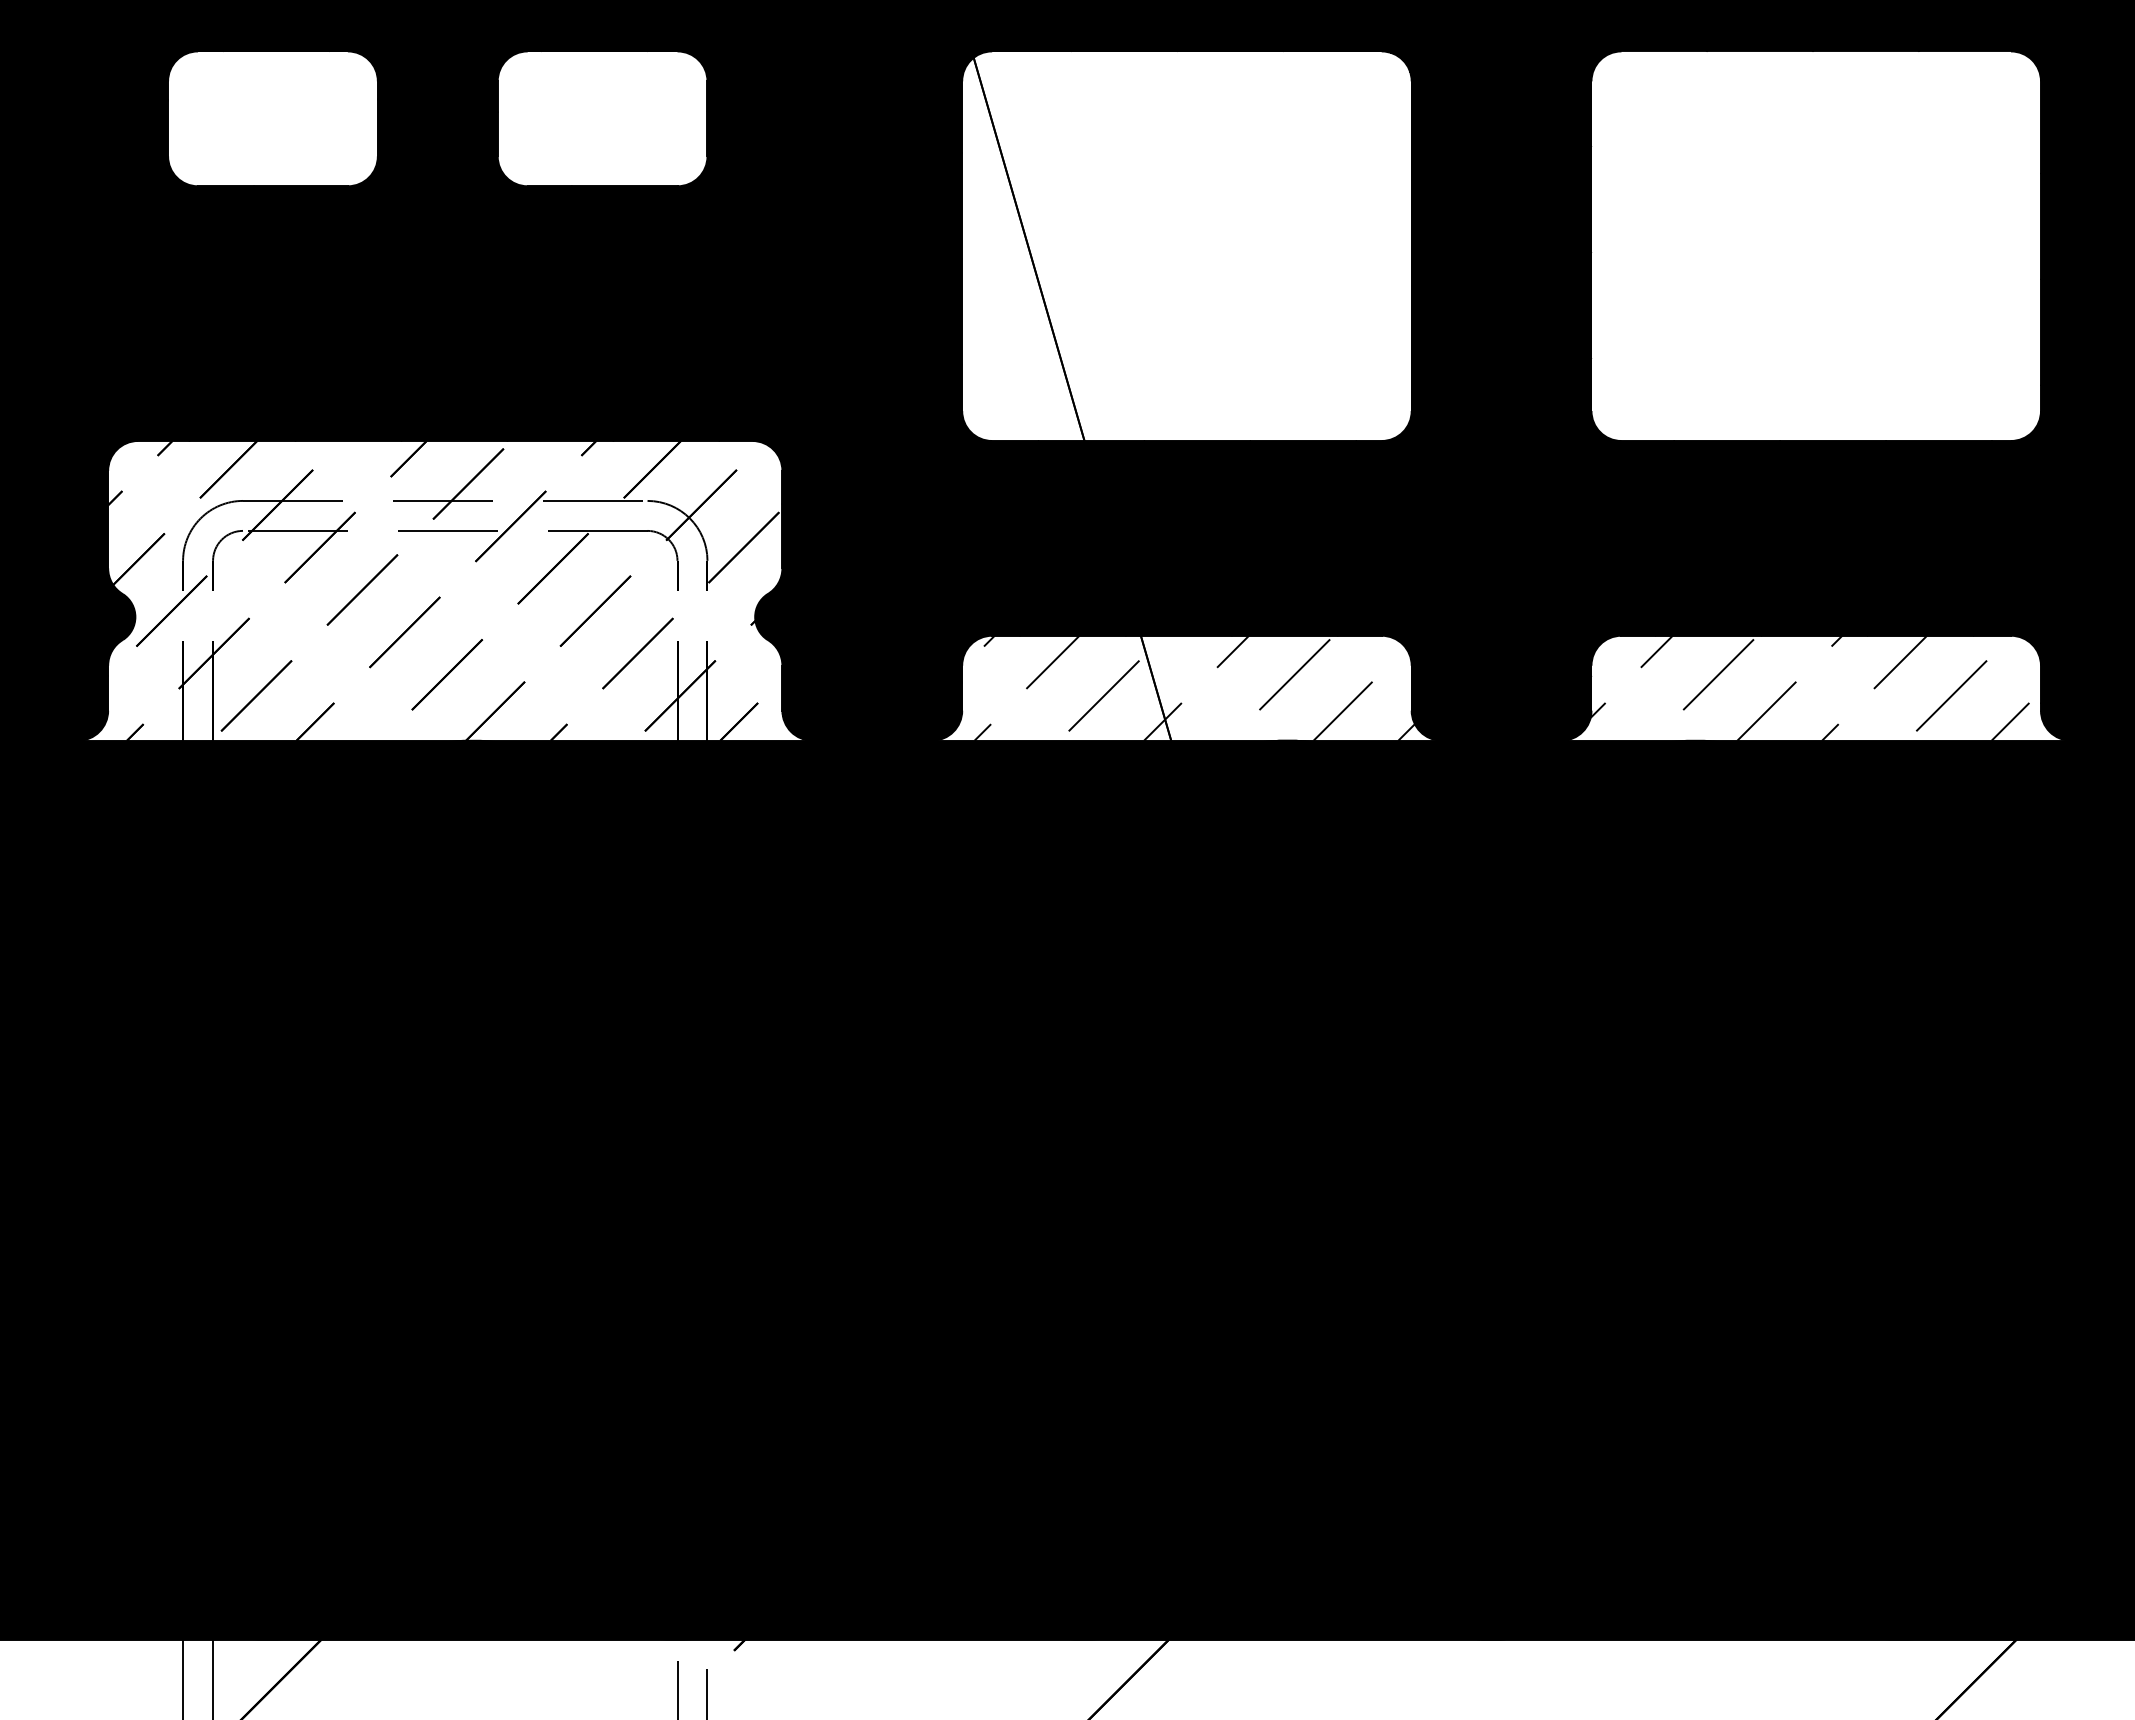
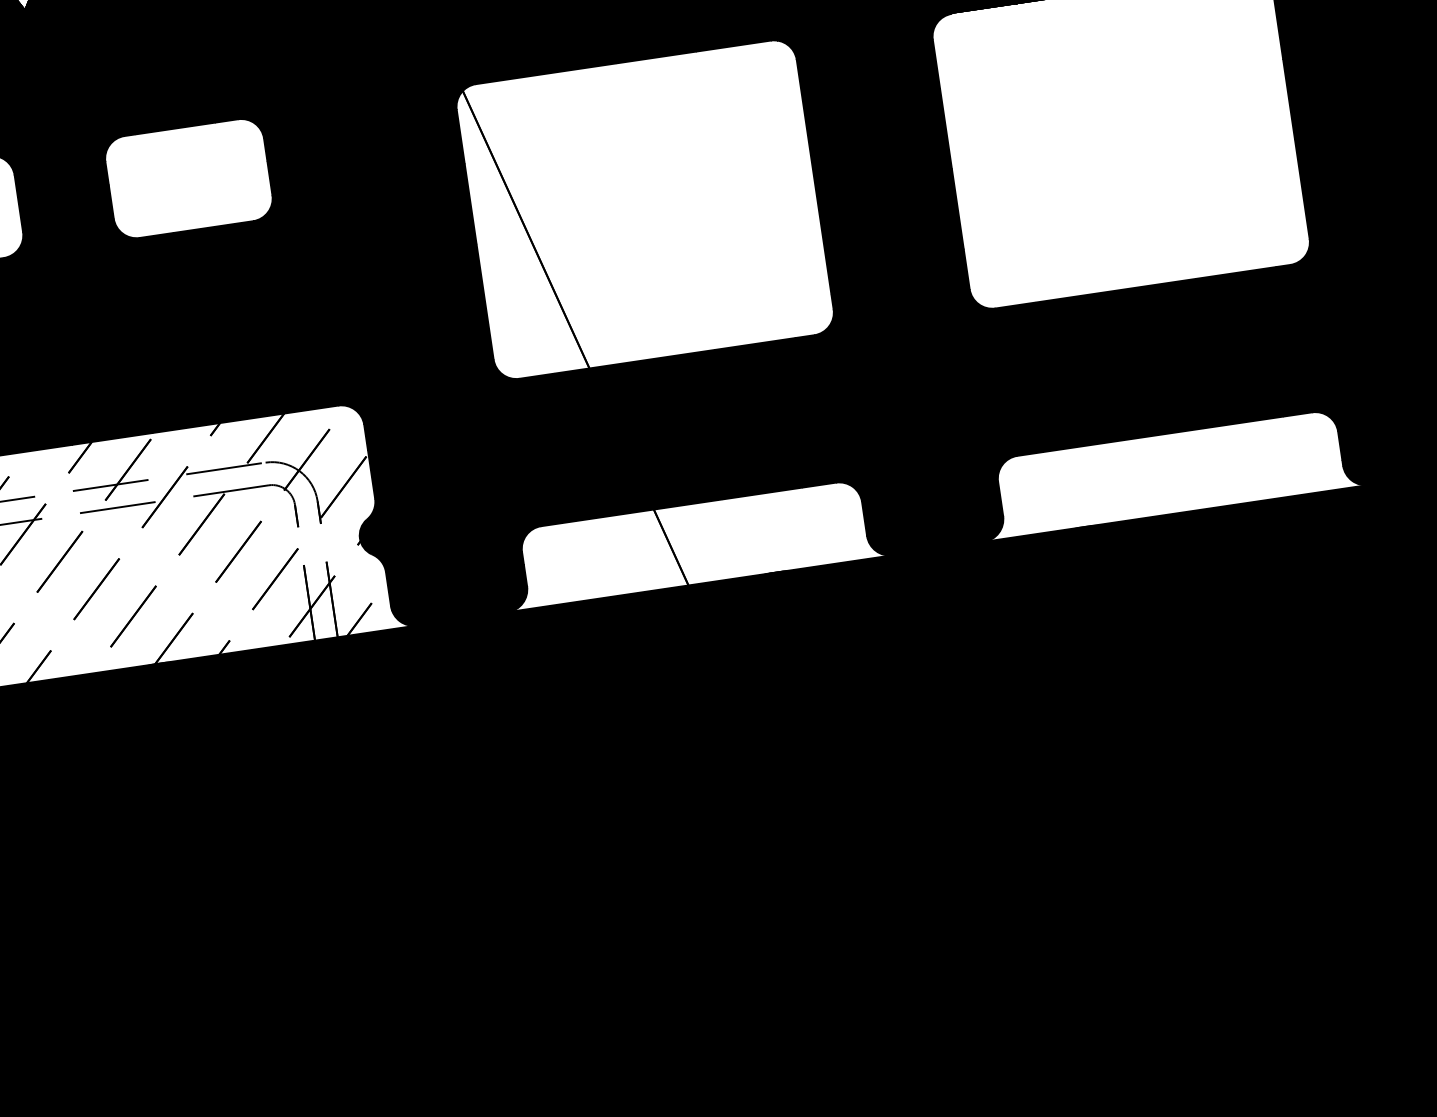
hatch: (1194, 687) -> (700, 542), removed
hatch: (1798, 687) -> (1157, 475), removed

